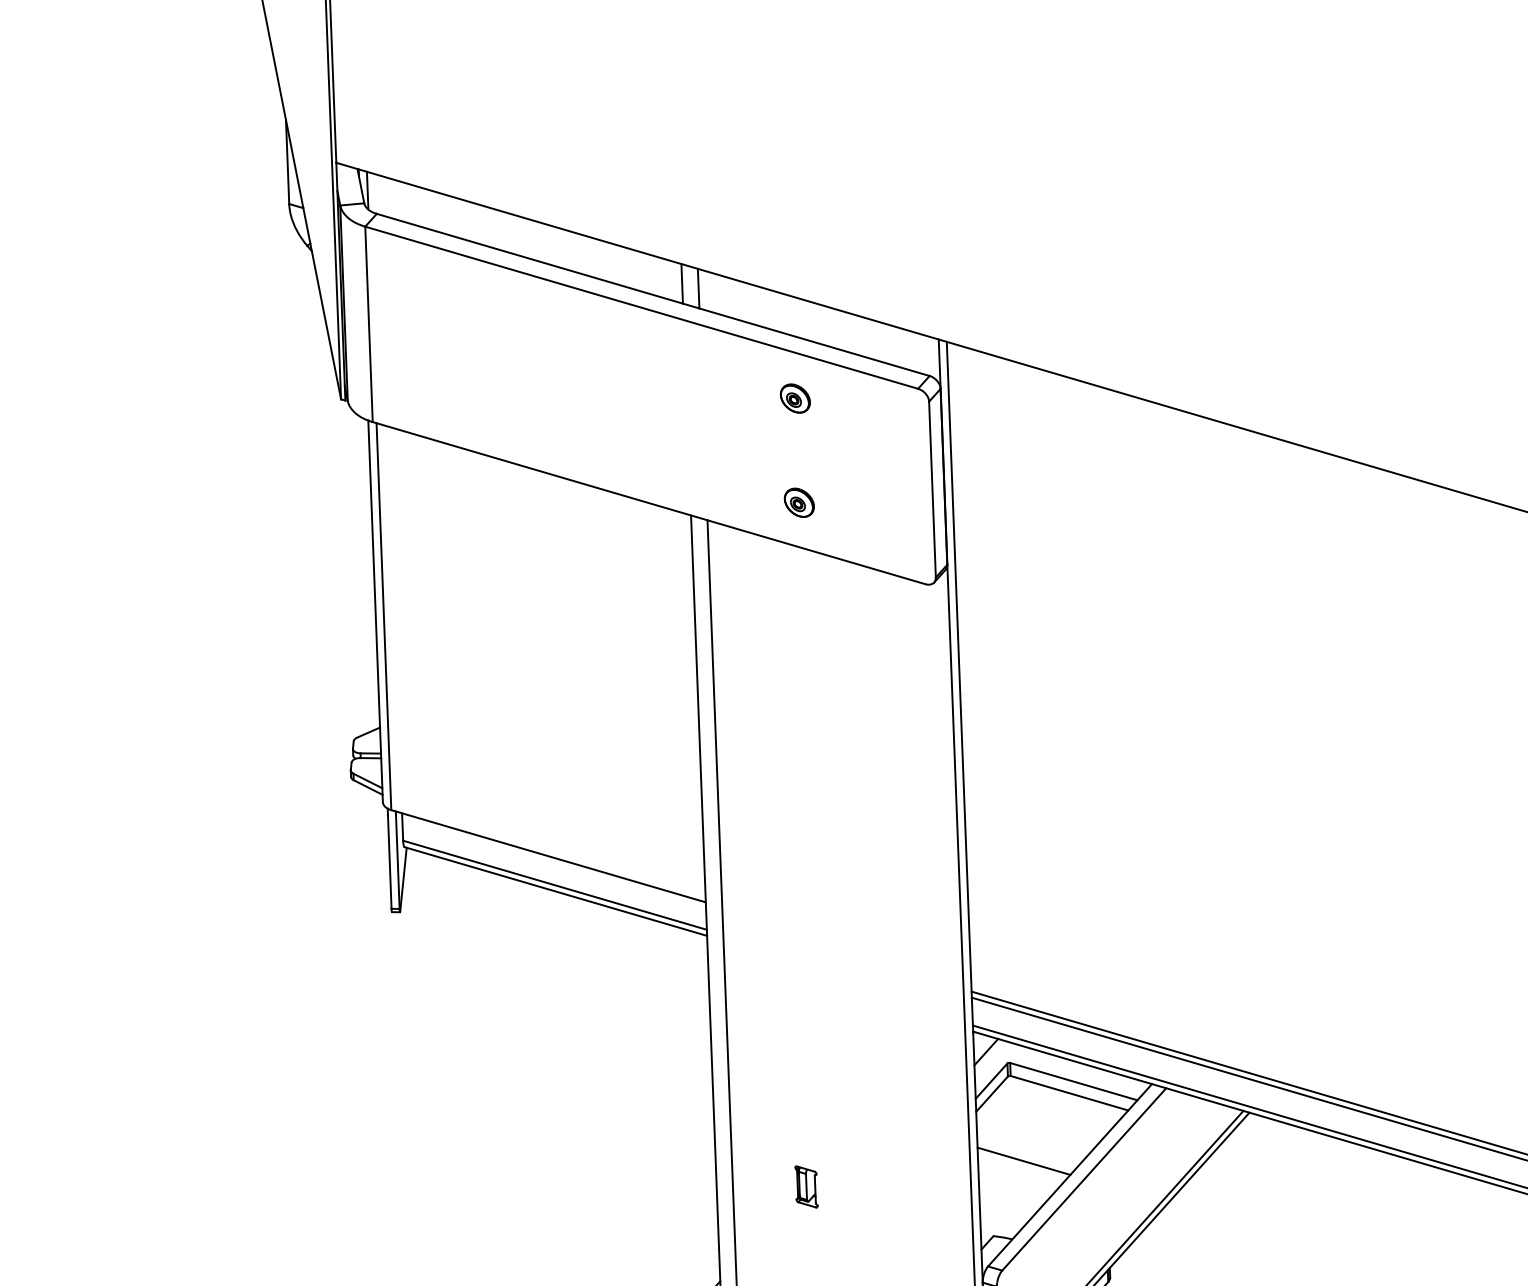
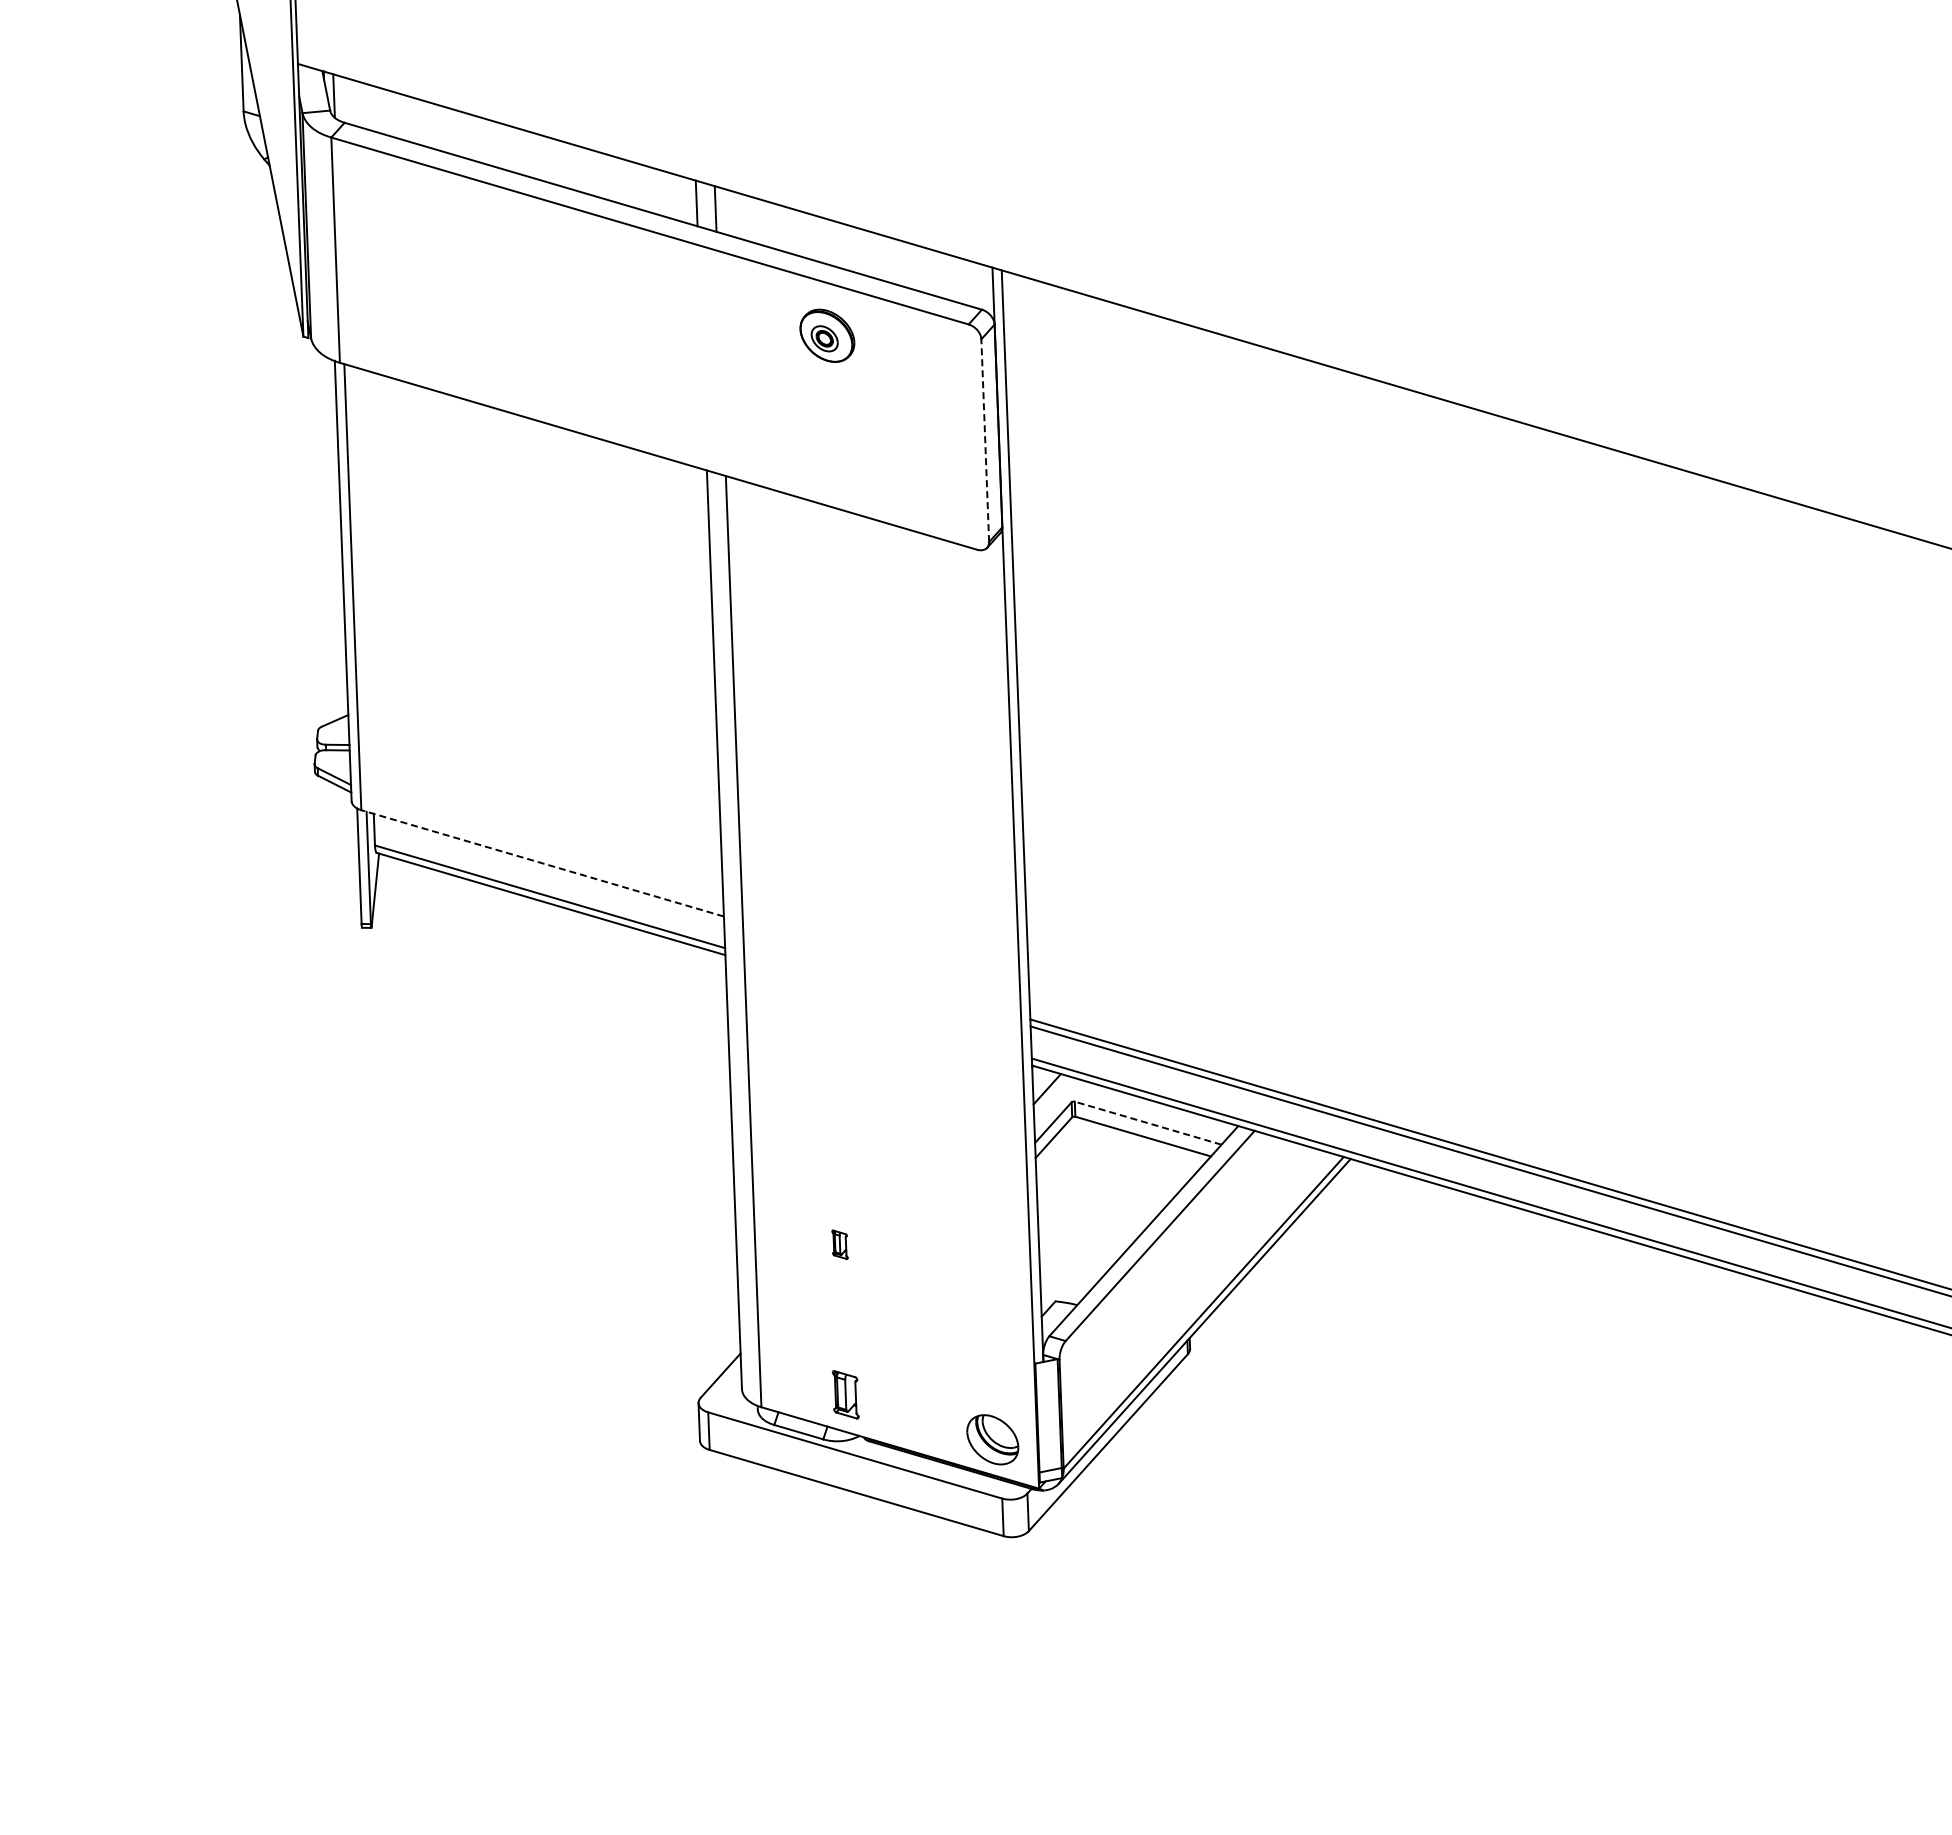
part: (794, 398) -> (826, 335), size x1.6
line: (932, 489) -> (985, 440), solid -> dashed
part: (799, 502) -> (831, 455), removed
line: (548, 856) -> (542, 863), solid -> dashed
line: (1073, 1081) -> (1147, 1123), solid -> dashed
line: (1023, 1160) -> (1090, 1214), removed
part: (806, 1186) -> (839, 1244), size x0.6

